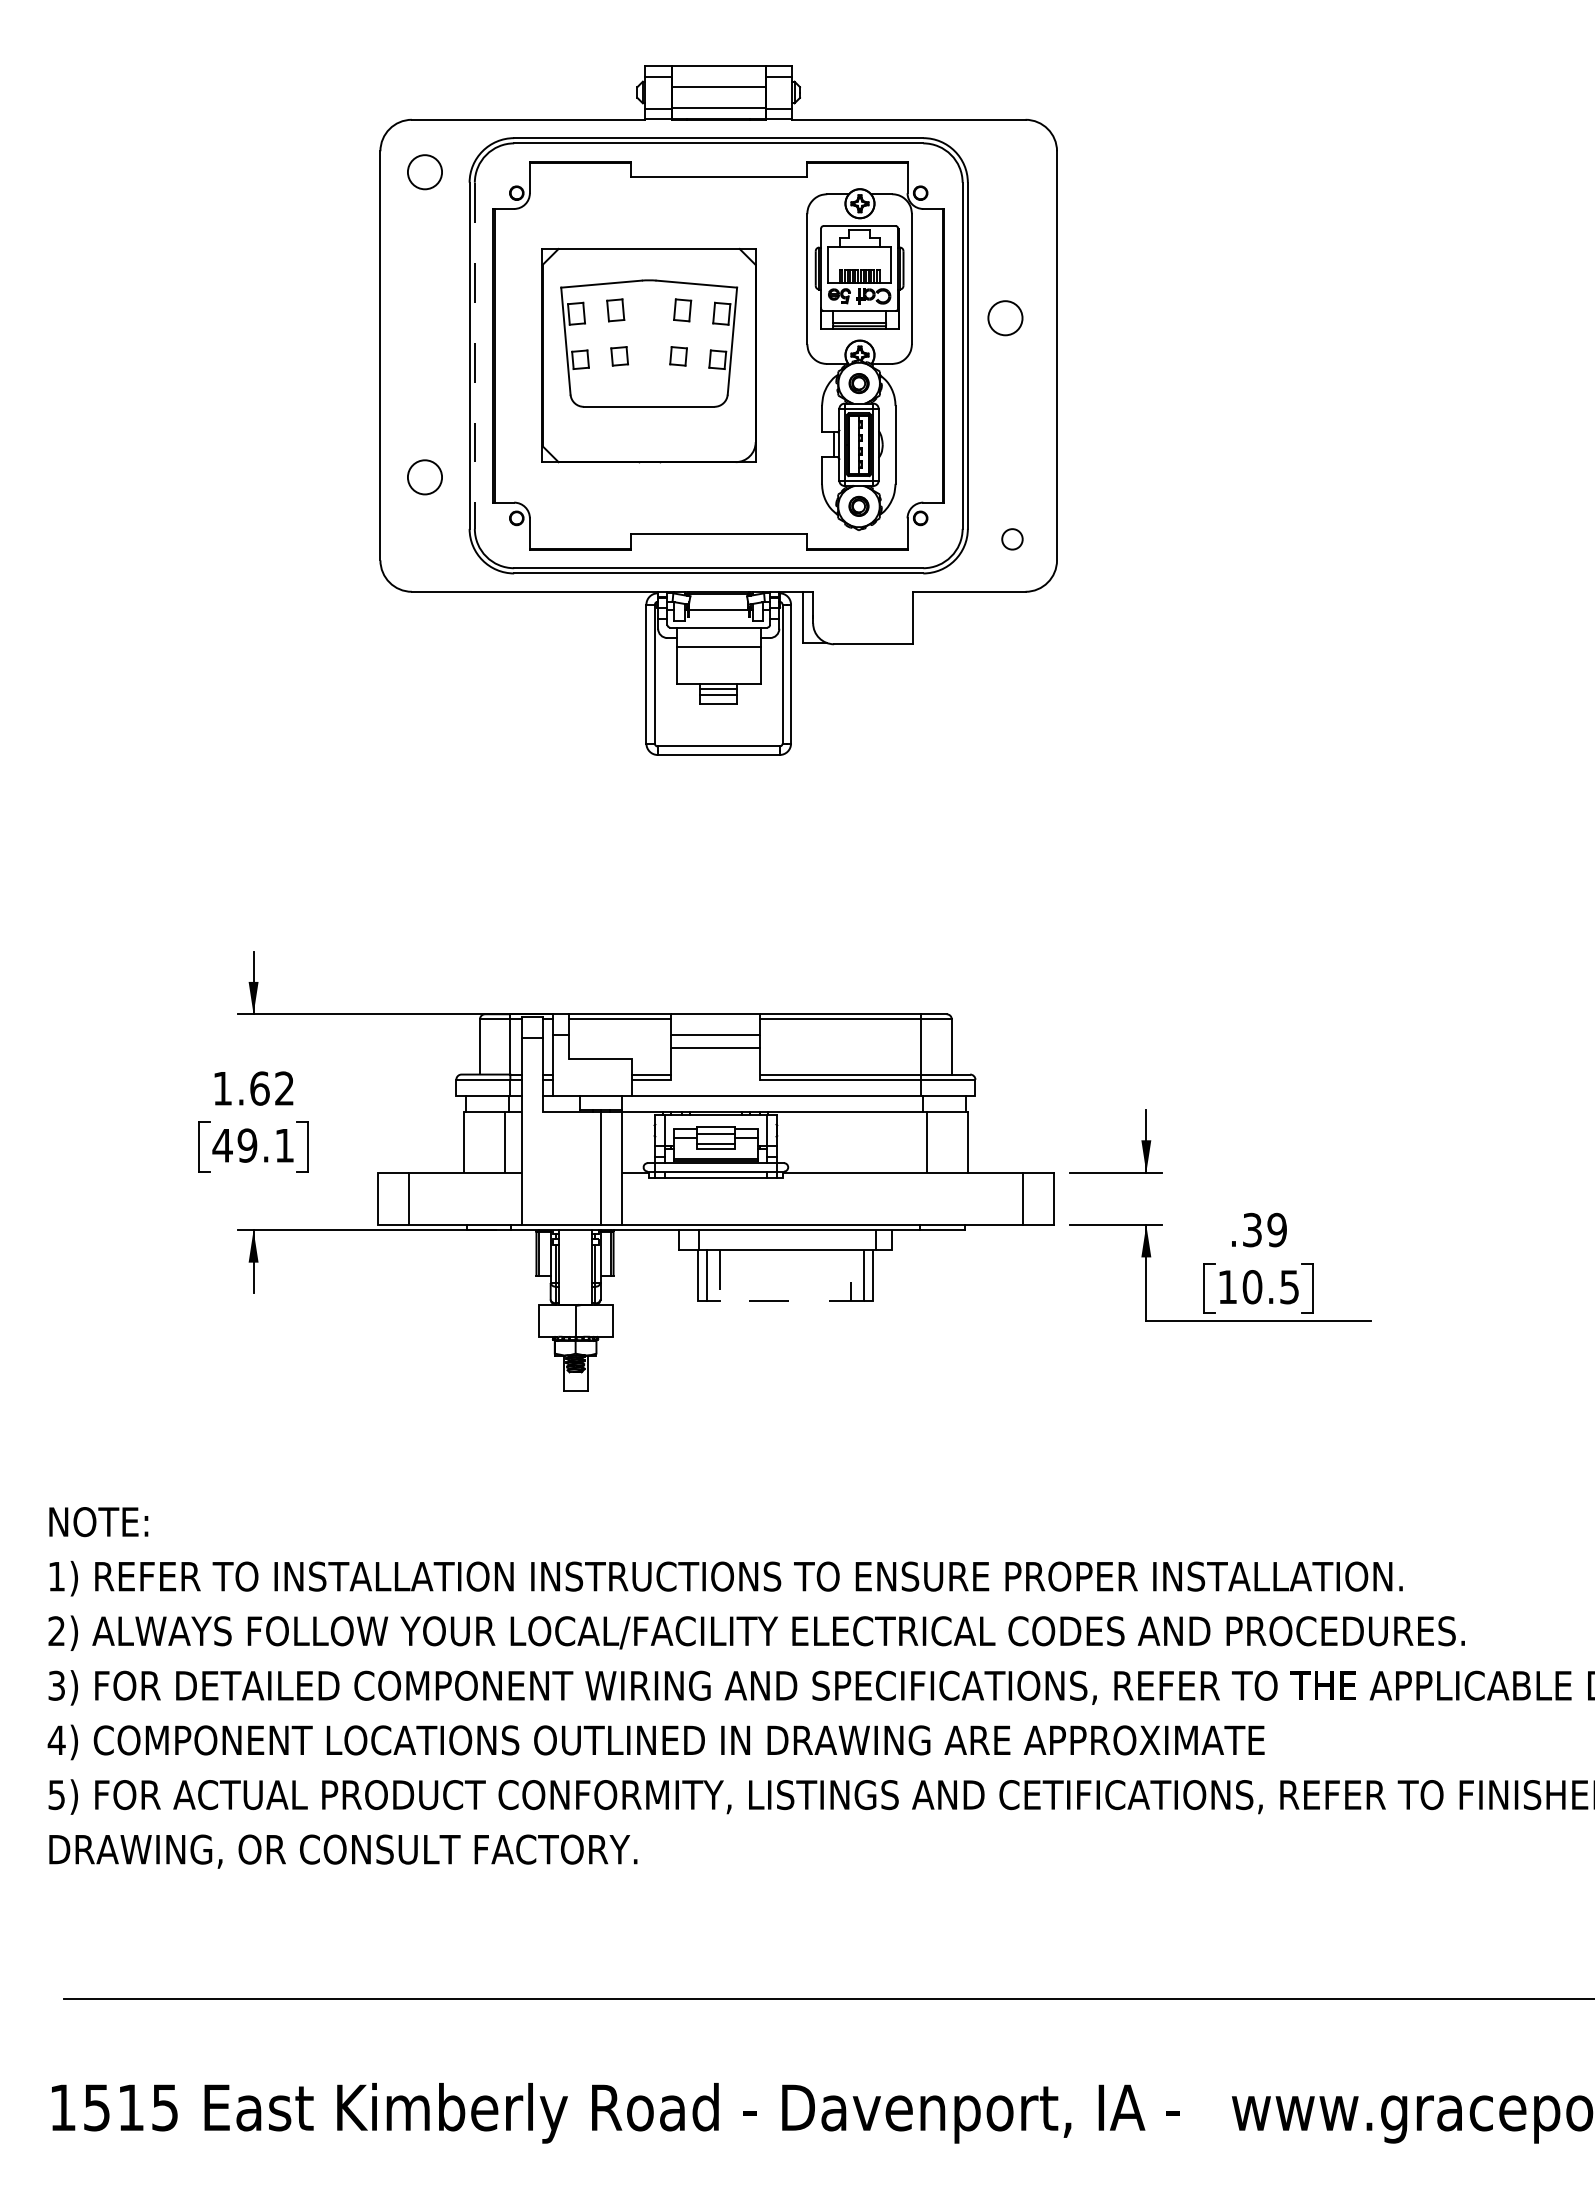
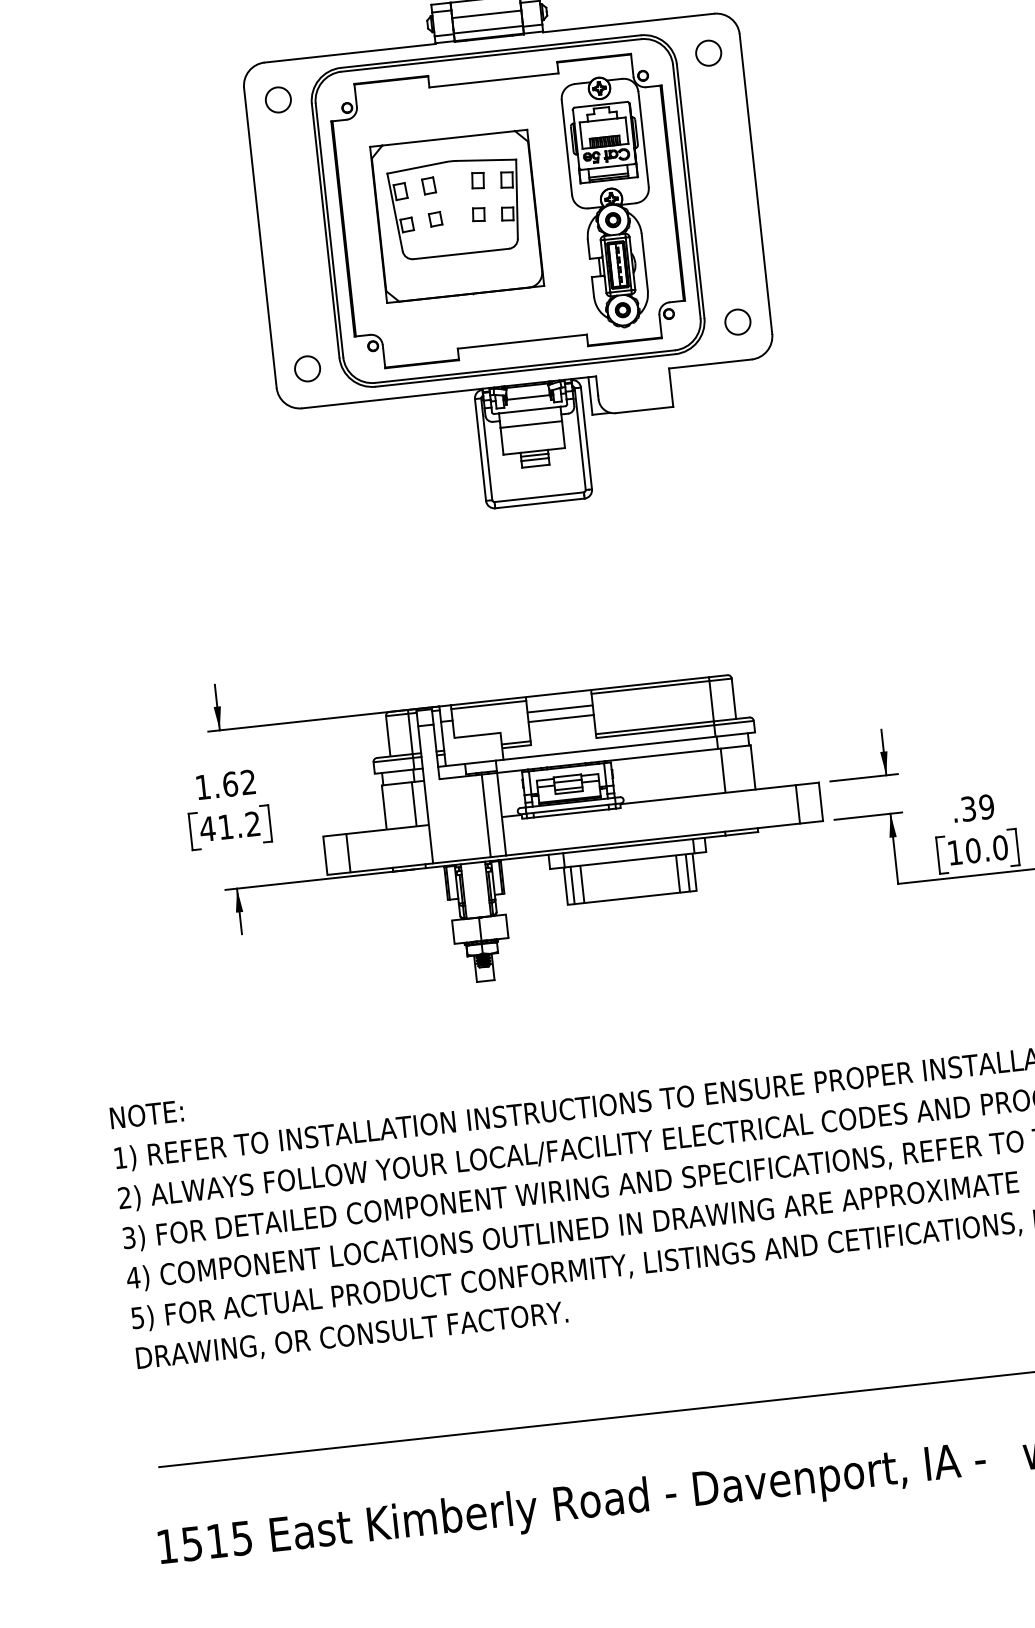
circle: (1005, 318) -> (708, 53), moved
line: (474, 356) -> (329, 230), dashed -> solid
circle: (424, 477) -> (307, 369), moved
circle: (1012, 539) -> (737, 322), size x1.67
text: (265, 1145) -> (239, 825), 49.1 -> 41.2
text: (1289, 1287) -> (1000, 848), 10.5 -> 10.0
line: (785, 1300) -> (632, 897), dashed -> solid

